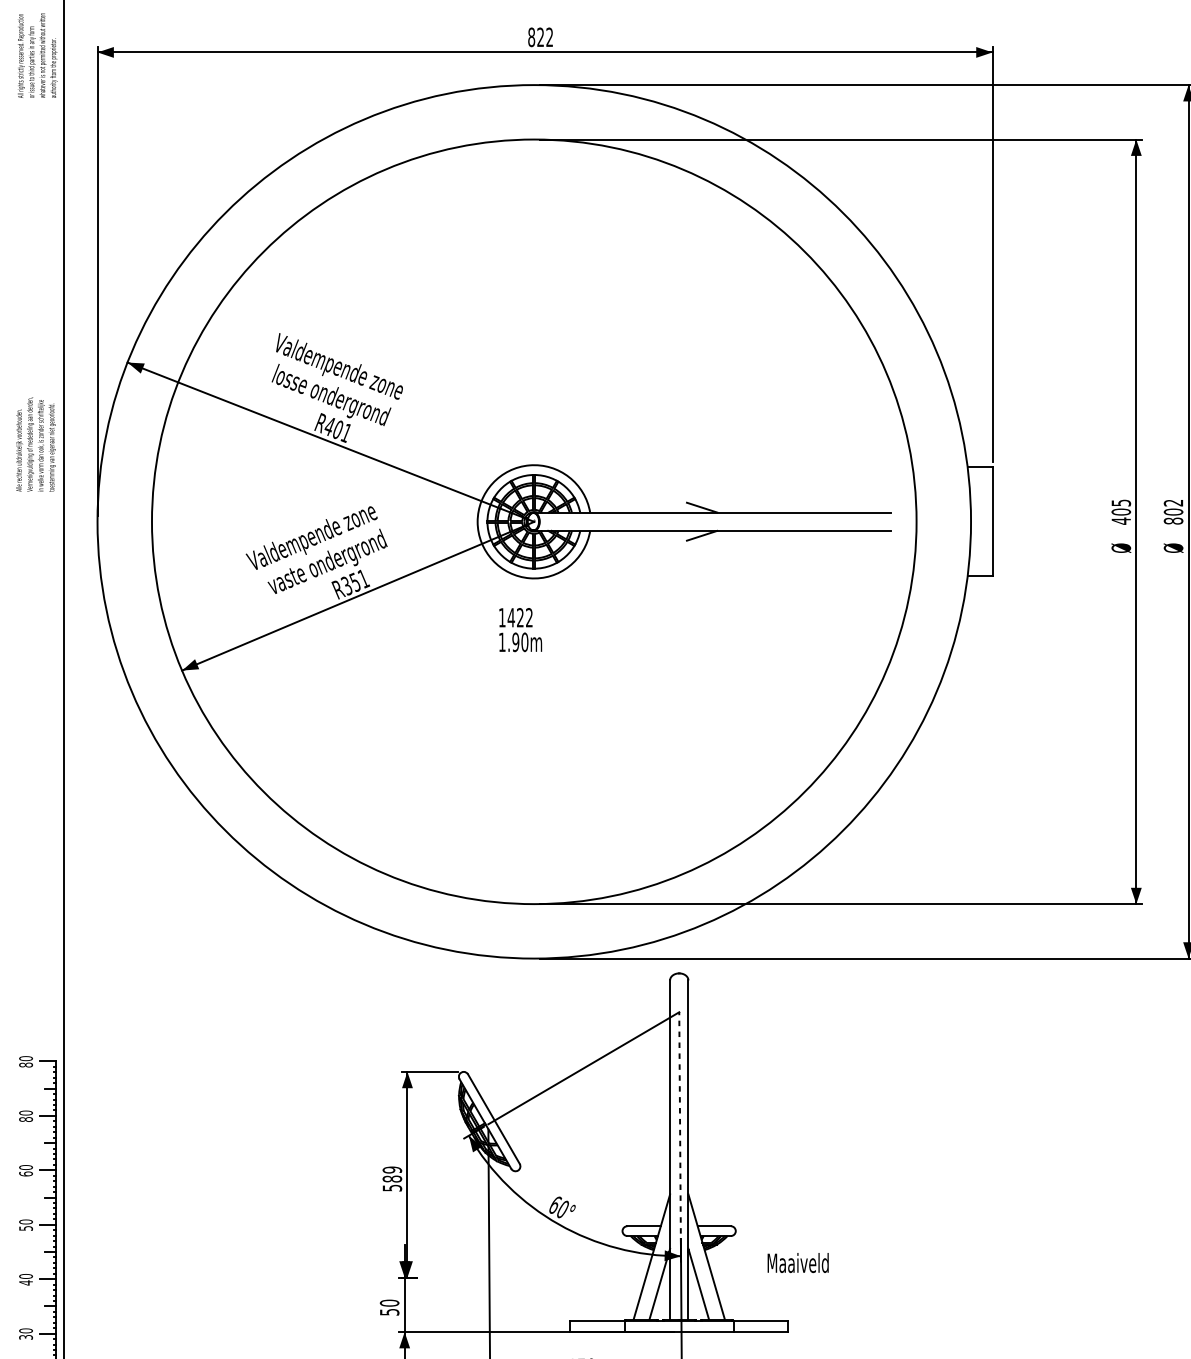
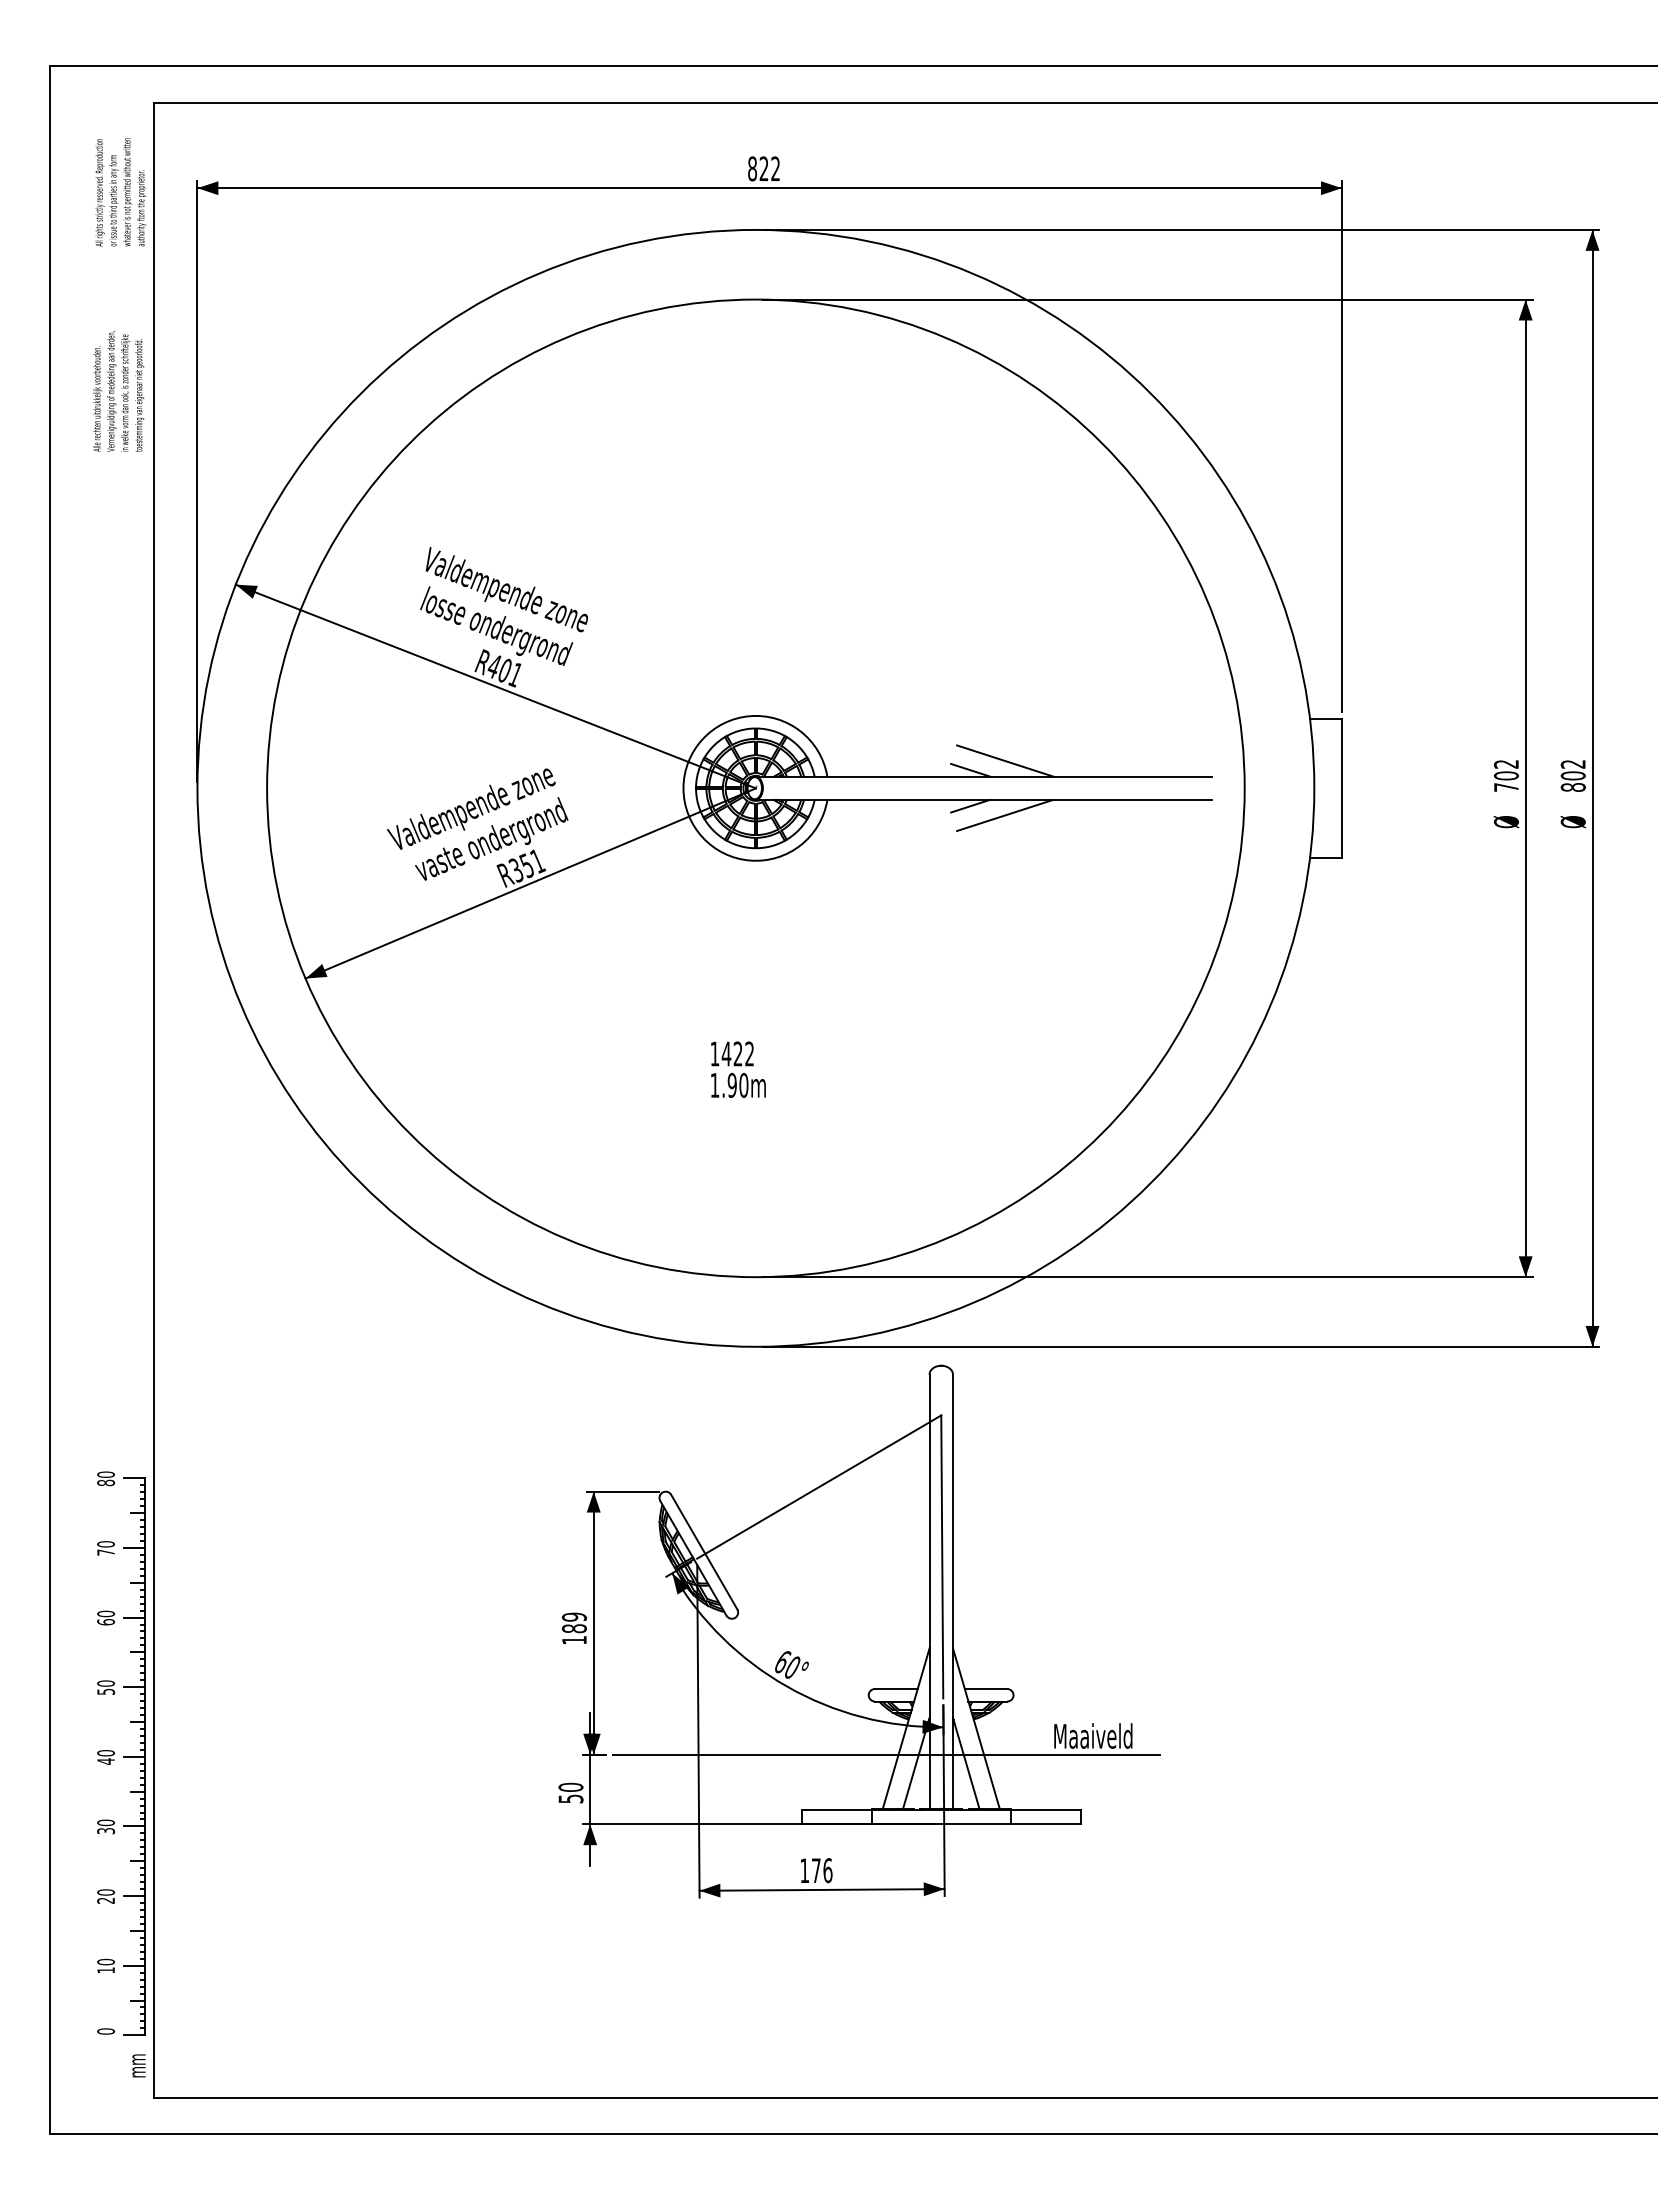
text: (35, 444) -> (118, 391), moved
line: (729, 500) -> (1005, 760), added
text: (1120, 512) -> (1505, 776), 405 -> 702
line: (729, 543) -> (1005, 815), added
text: (520, 629) -> (738, 1069), moved
text: (26, 1119) -> (106, 1552), 80 -> 70
line: (680, 1122) -> (942, 1556), dashed -> solid
text: (392, 1188) -> (574, 1640), 589 -> 189
line: (635, 1277) -> (885, 1754), added

